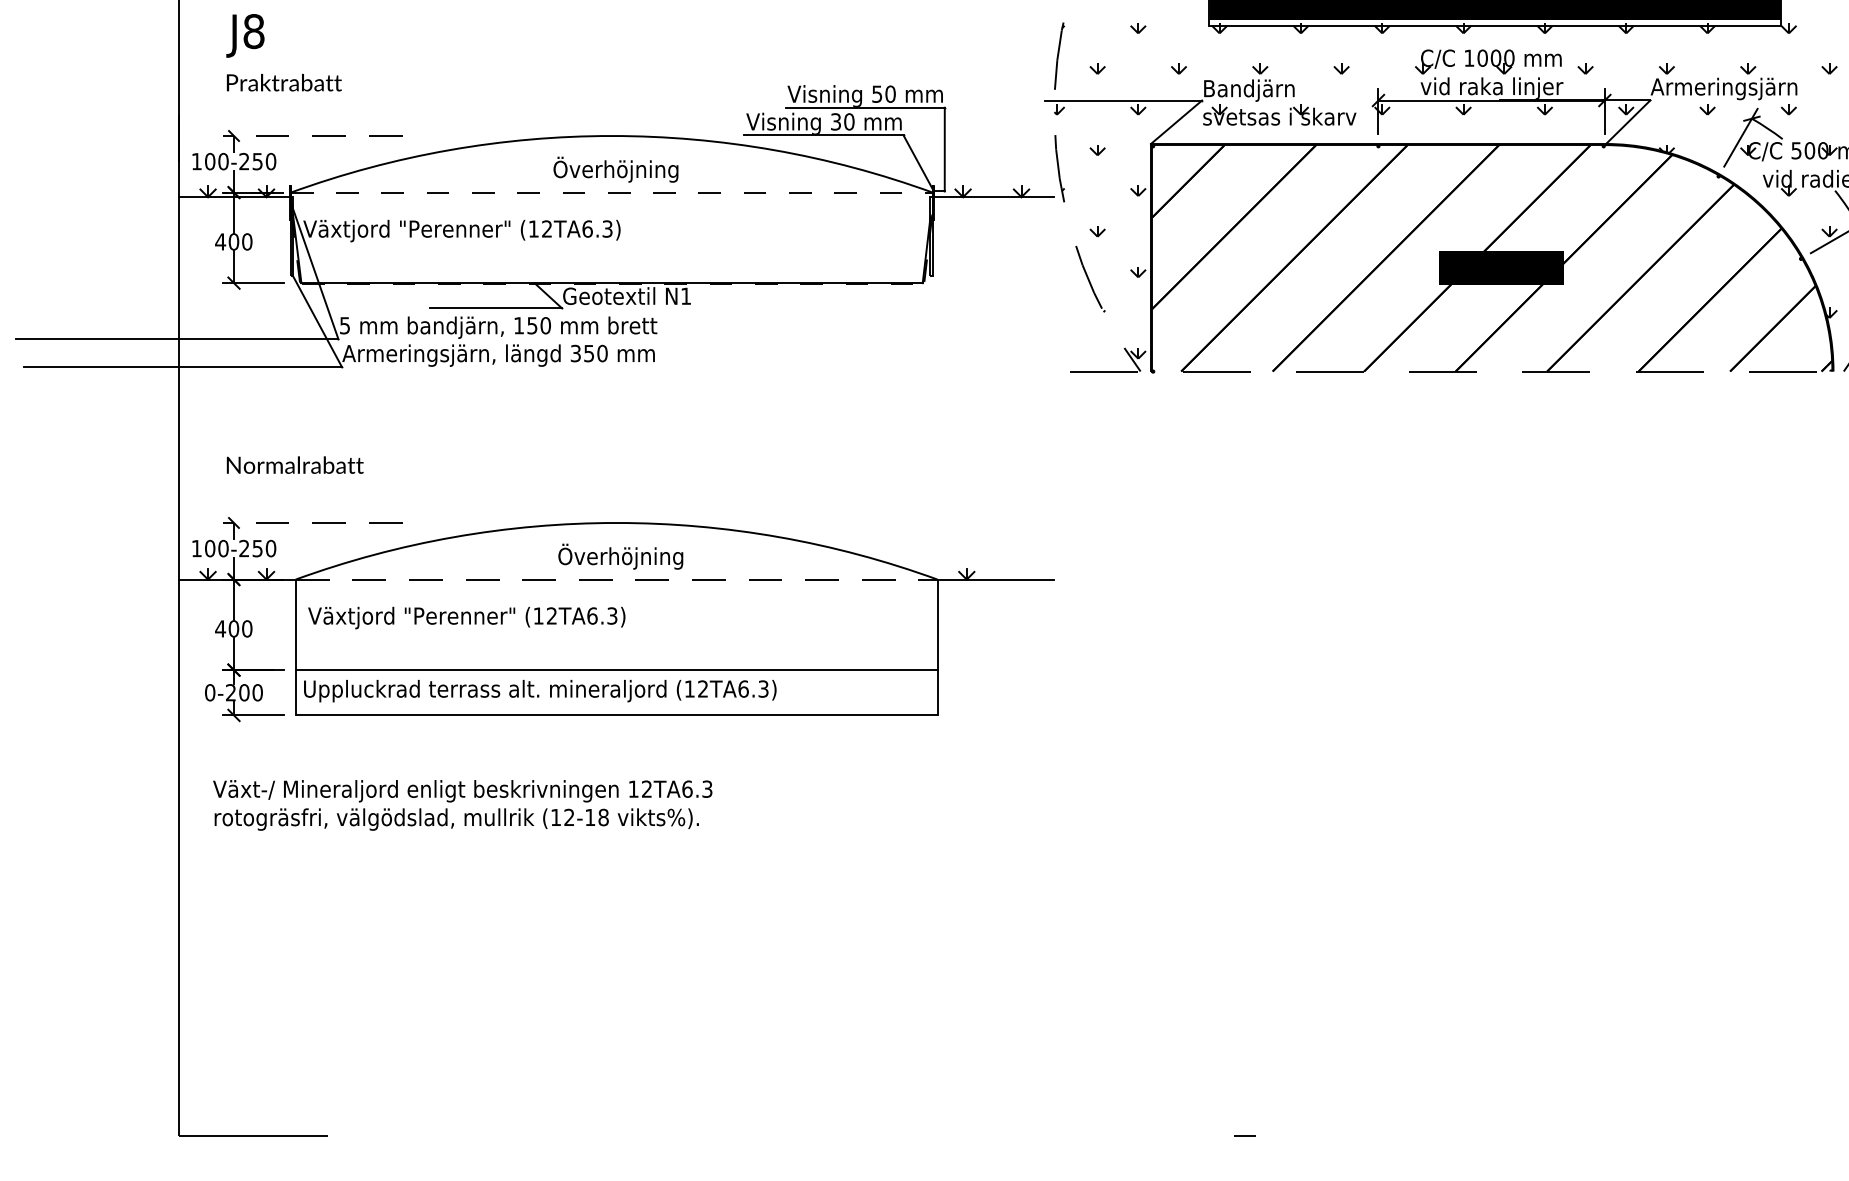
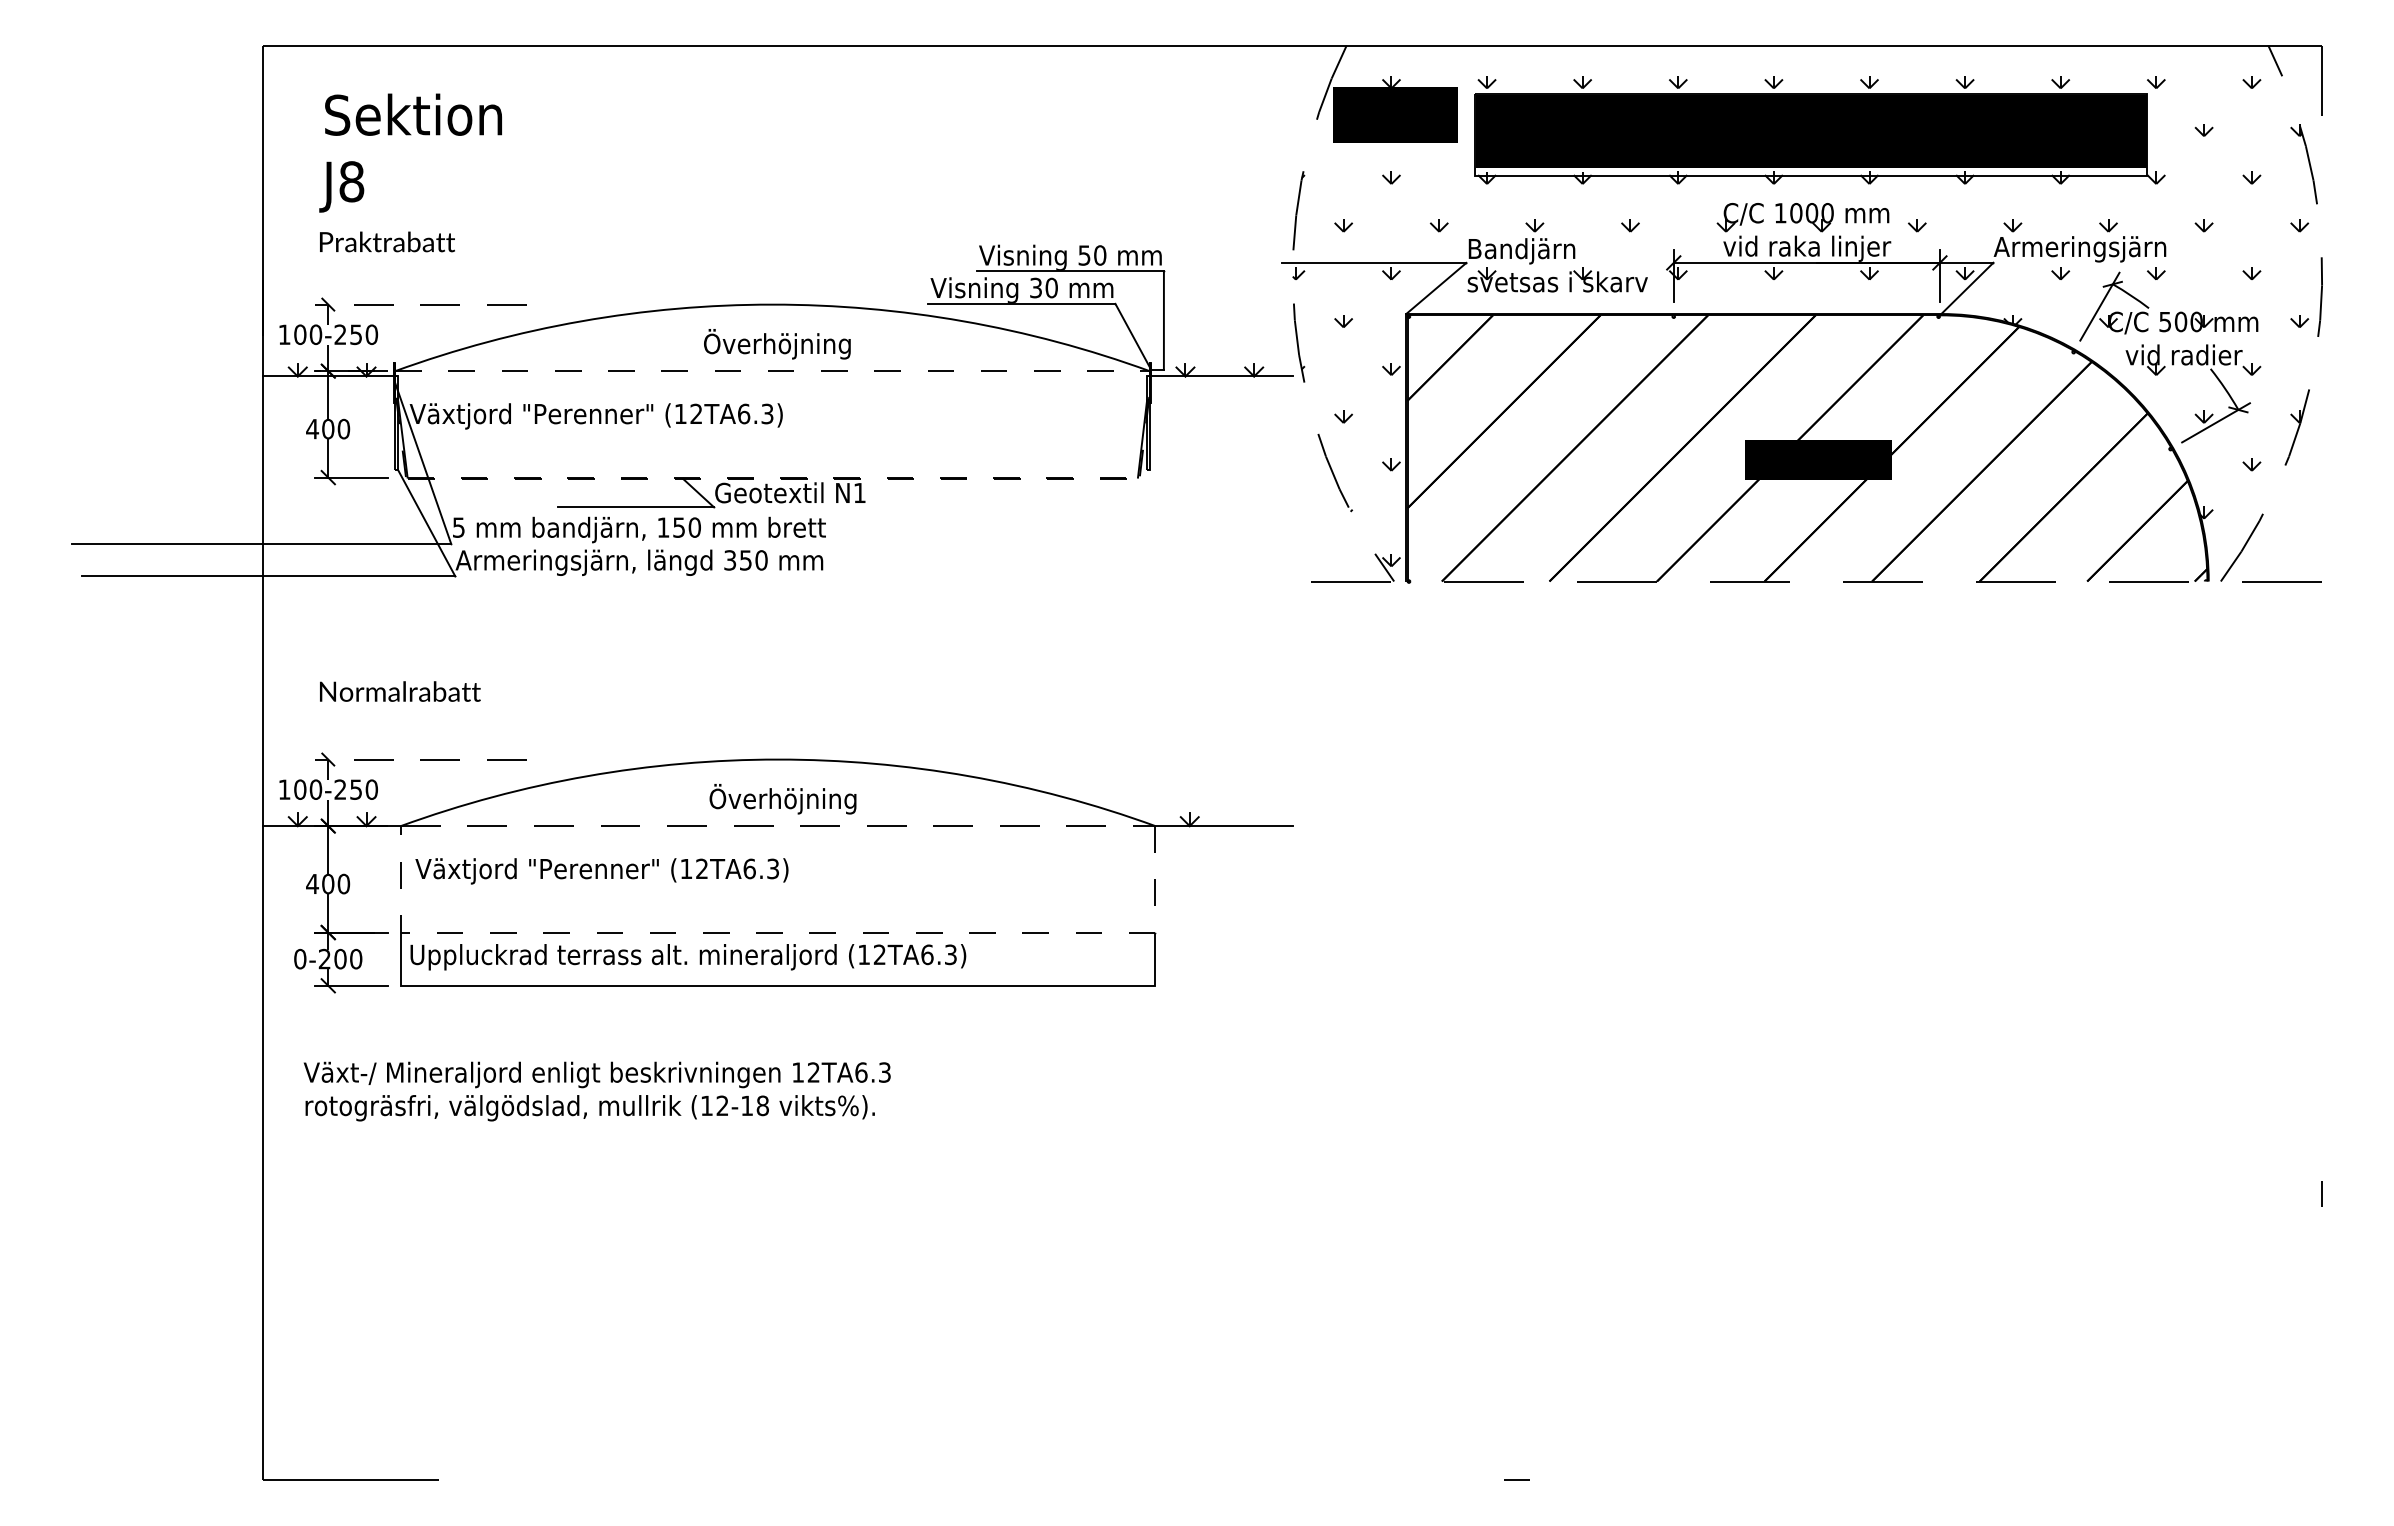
line: (612, 283) -> (773, 477), solid -> dashed
line: (616, 670) -> (777, 932), solid -> dashed

